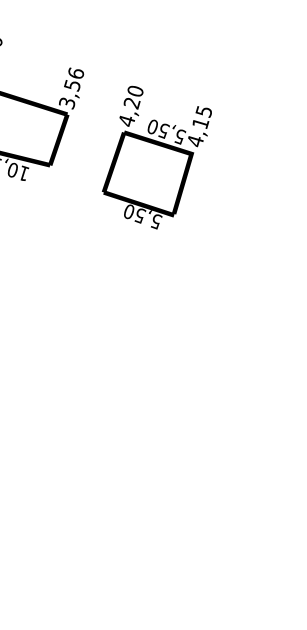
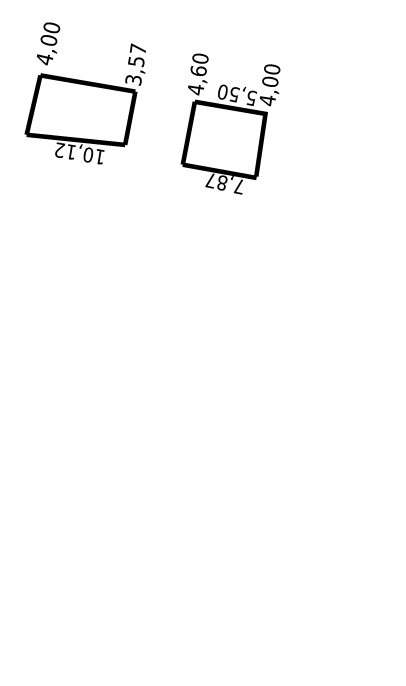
text: (75, 72) -> (137, 48), 3,56 -> 3,57
text: (131, 103) -> (198, 71), 4,20 -> 4,60
text: (202, 117) -> (271, 75), 4,15 -> 4,00
text: (142, 216) -> (224, 183), 5,50 -> 7,87

